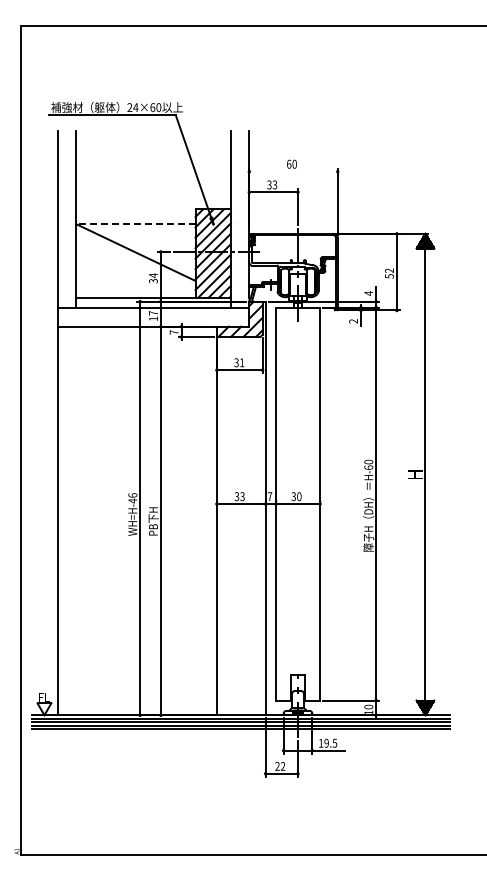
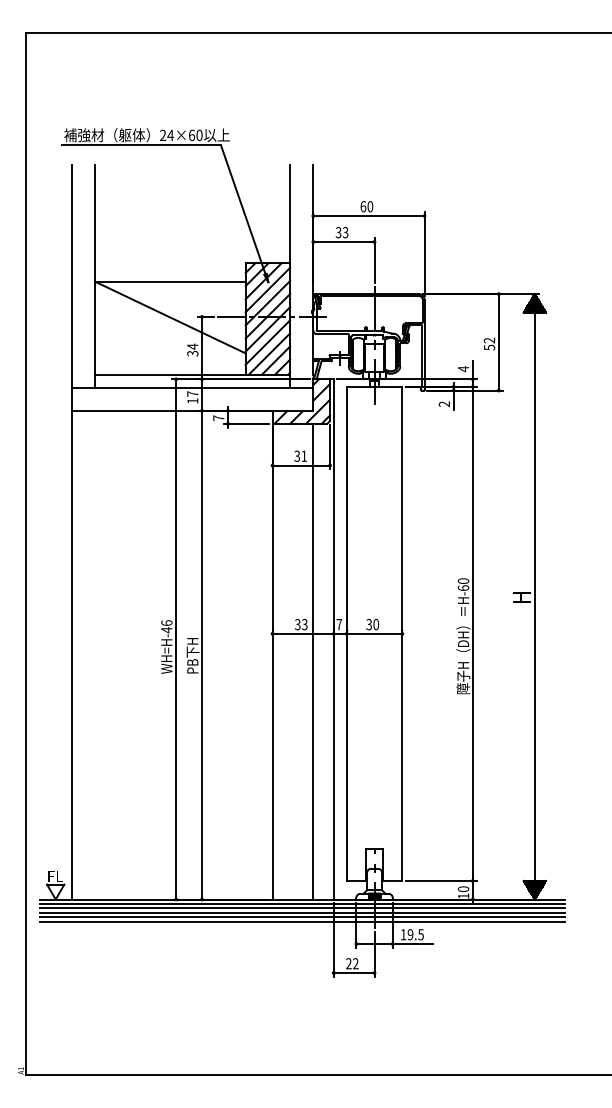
line: (293, 171) -> (368, 215), added
line: (135, 224) -> (170, 282), dashed -> solid
line: (249, 525) -> (313, 660), added
line: (240, 732) -> (302, 921), added

